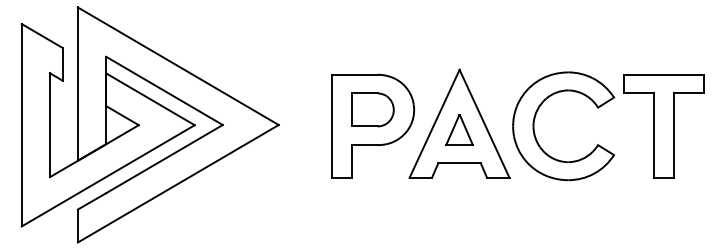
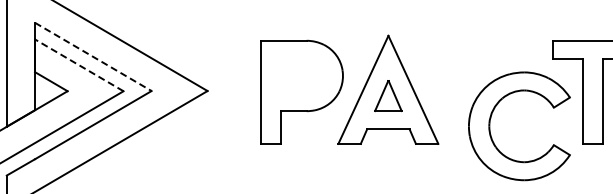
line: (164, 90) -> (93, 56), solid -> dashed
line: (150, 99) -> (79, 65), solid -> dashed
part: (372, 109) -> (301, 75), removed
part: (535, 119) -> (491, 119), moved

